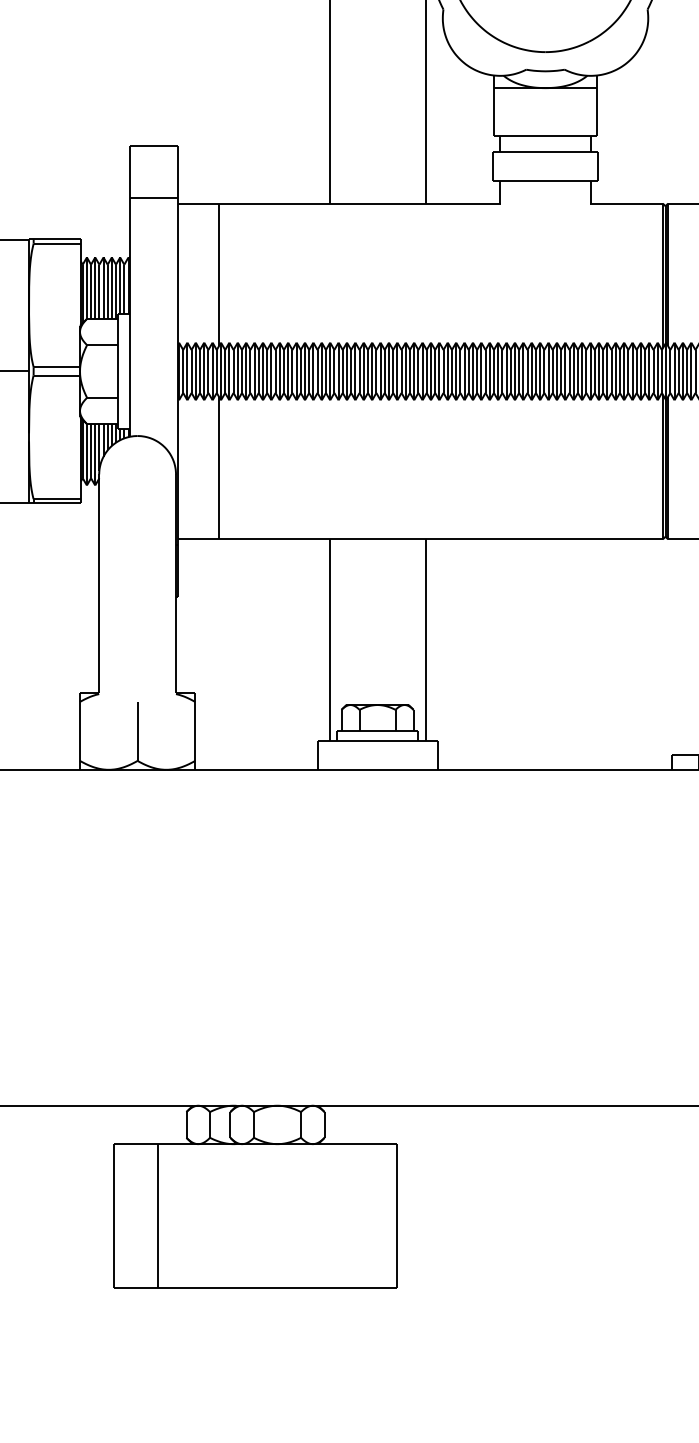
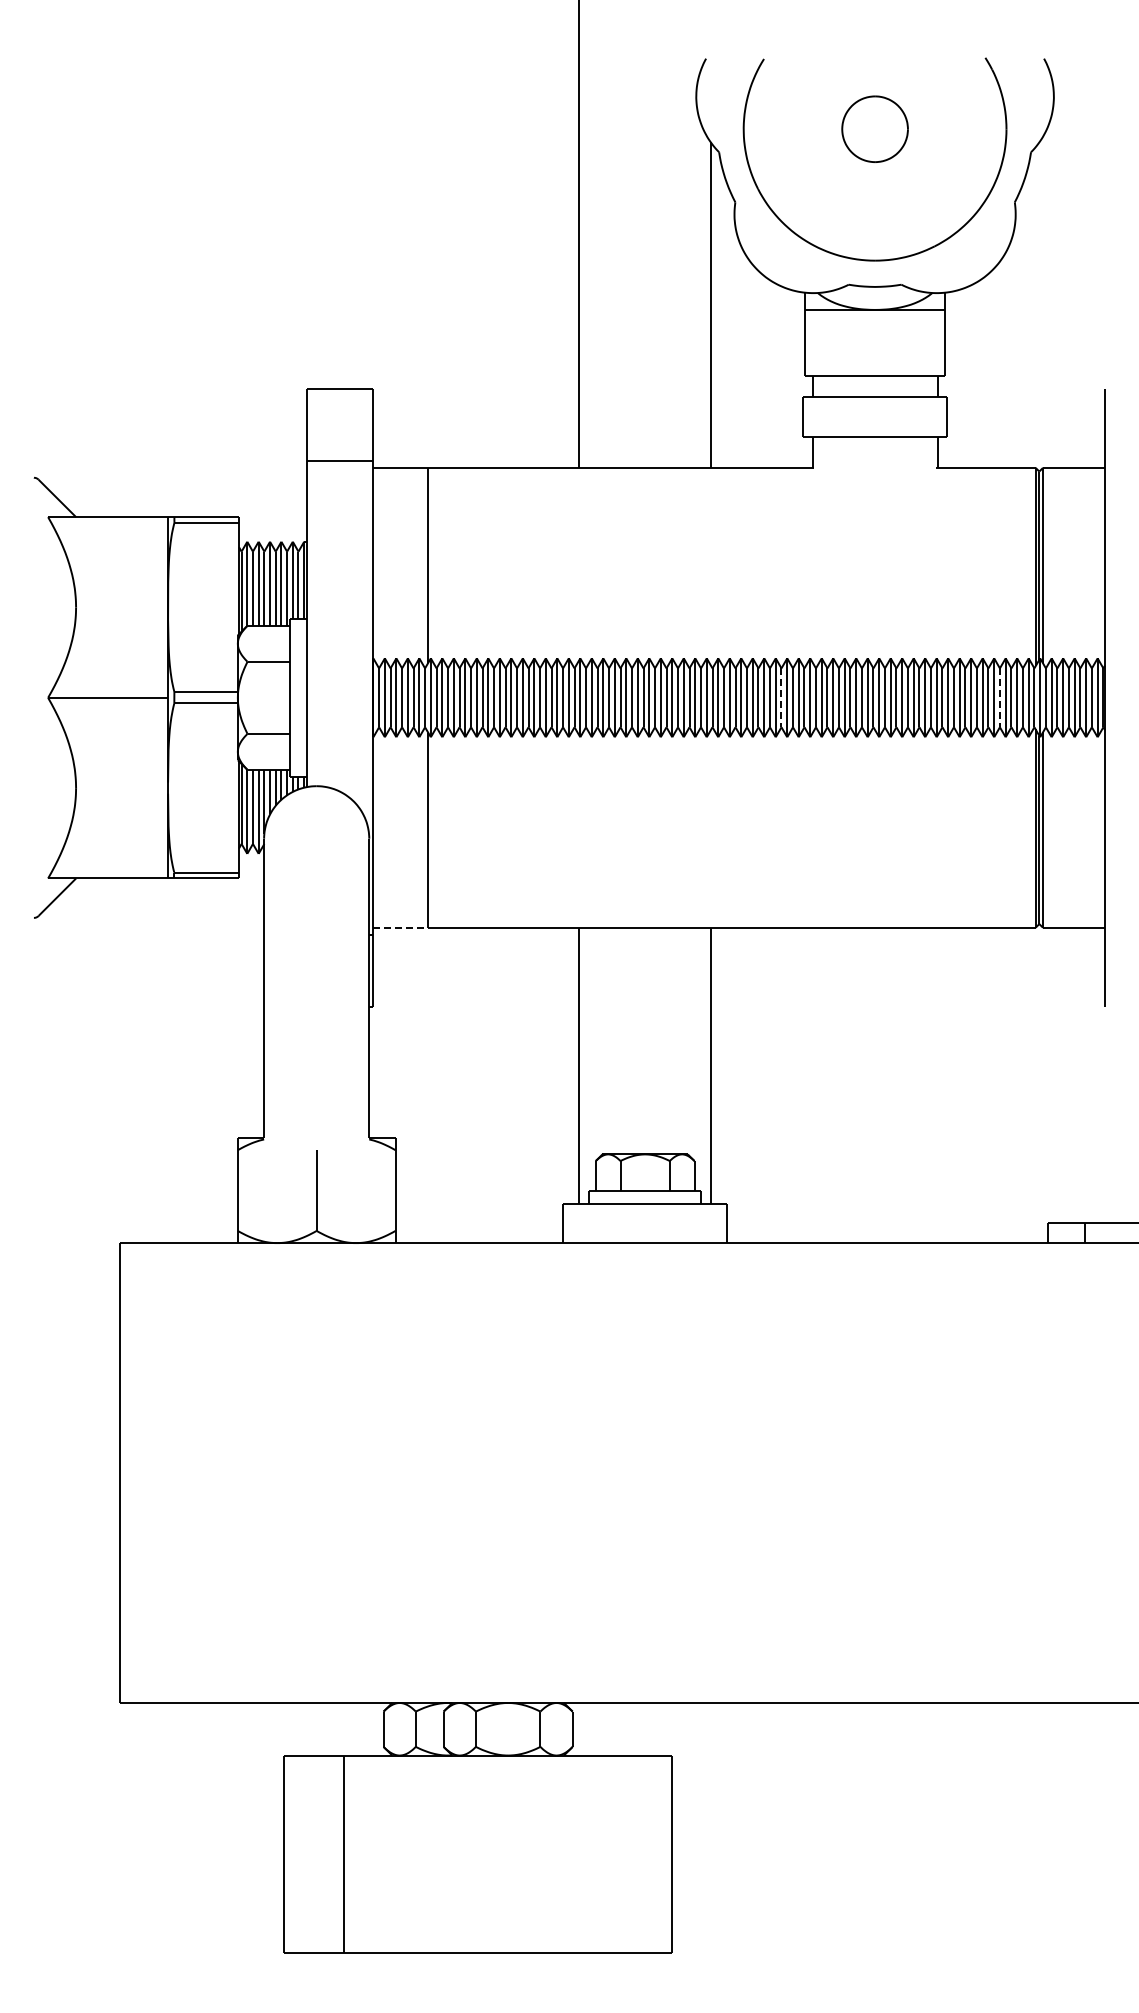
line: (477, 371) -> (781, 698), solid -> dashed
line: (636, 371) -> (999, 698), solid -> dashed
line: (198, 539) -> (400, 927), solid -> dashed

